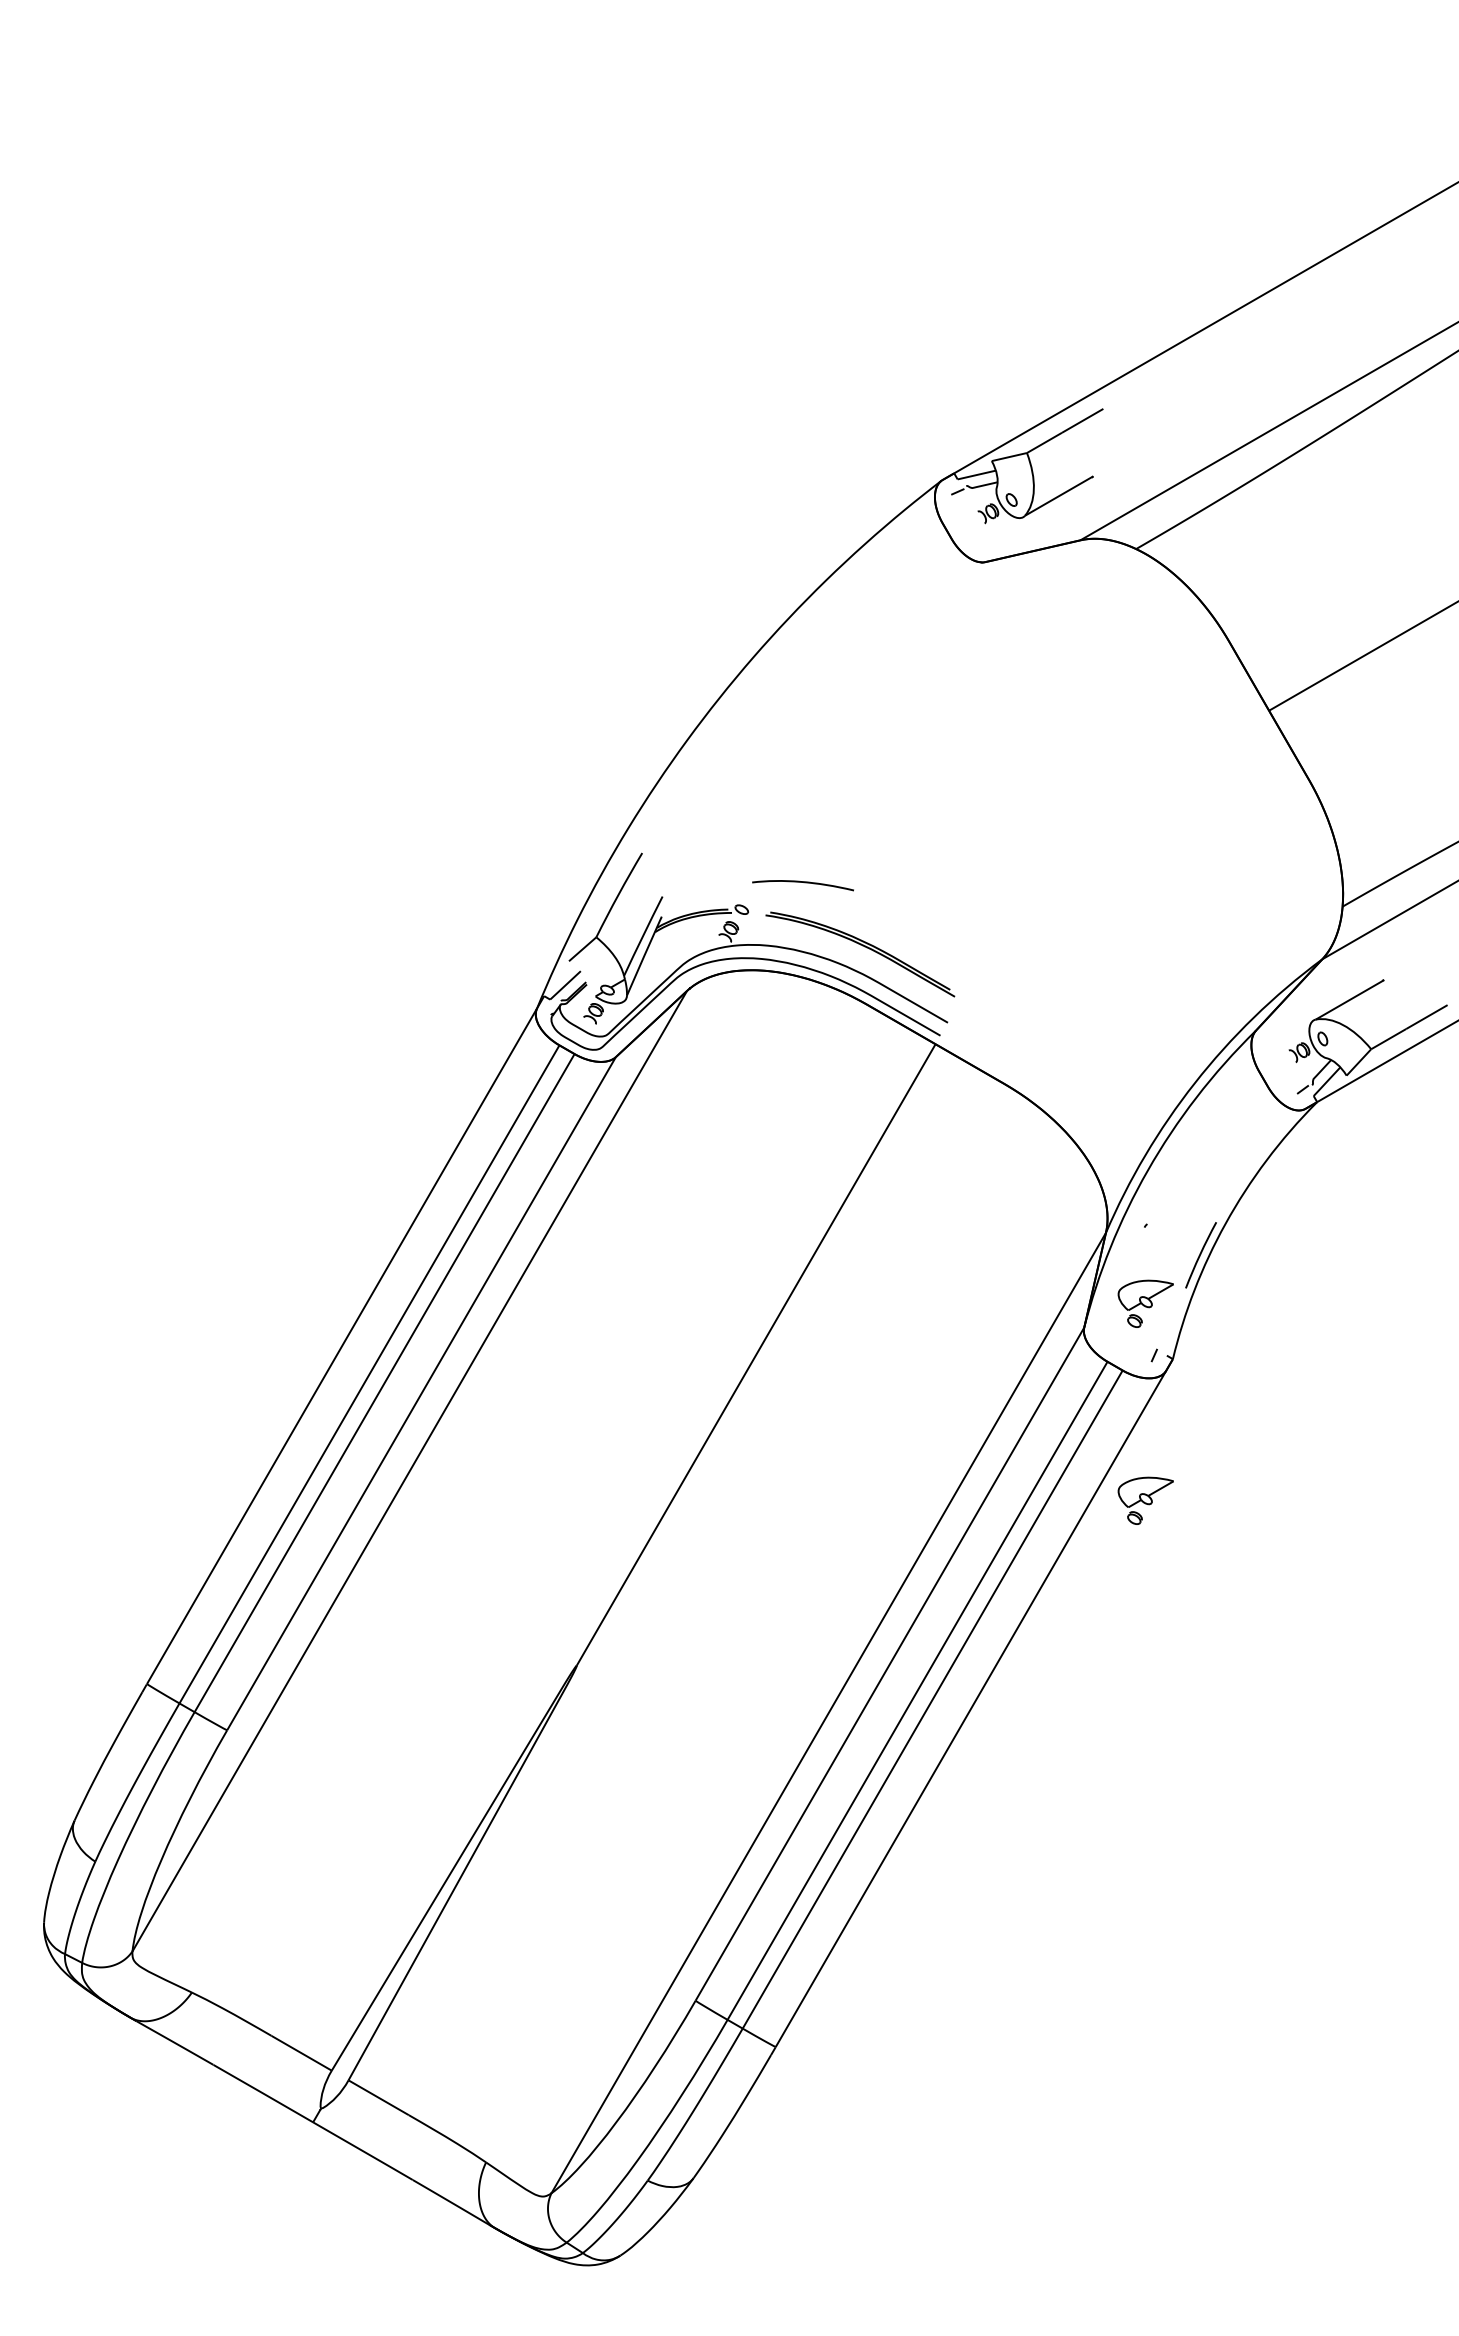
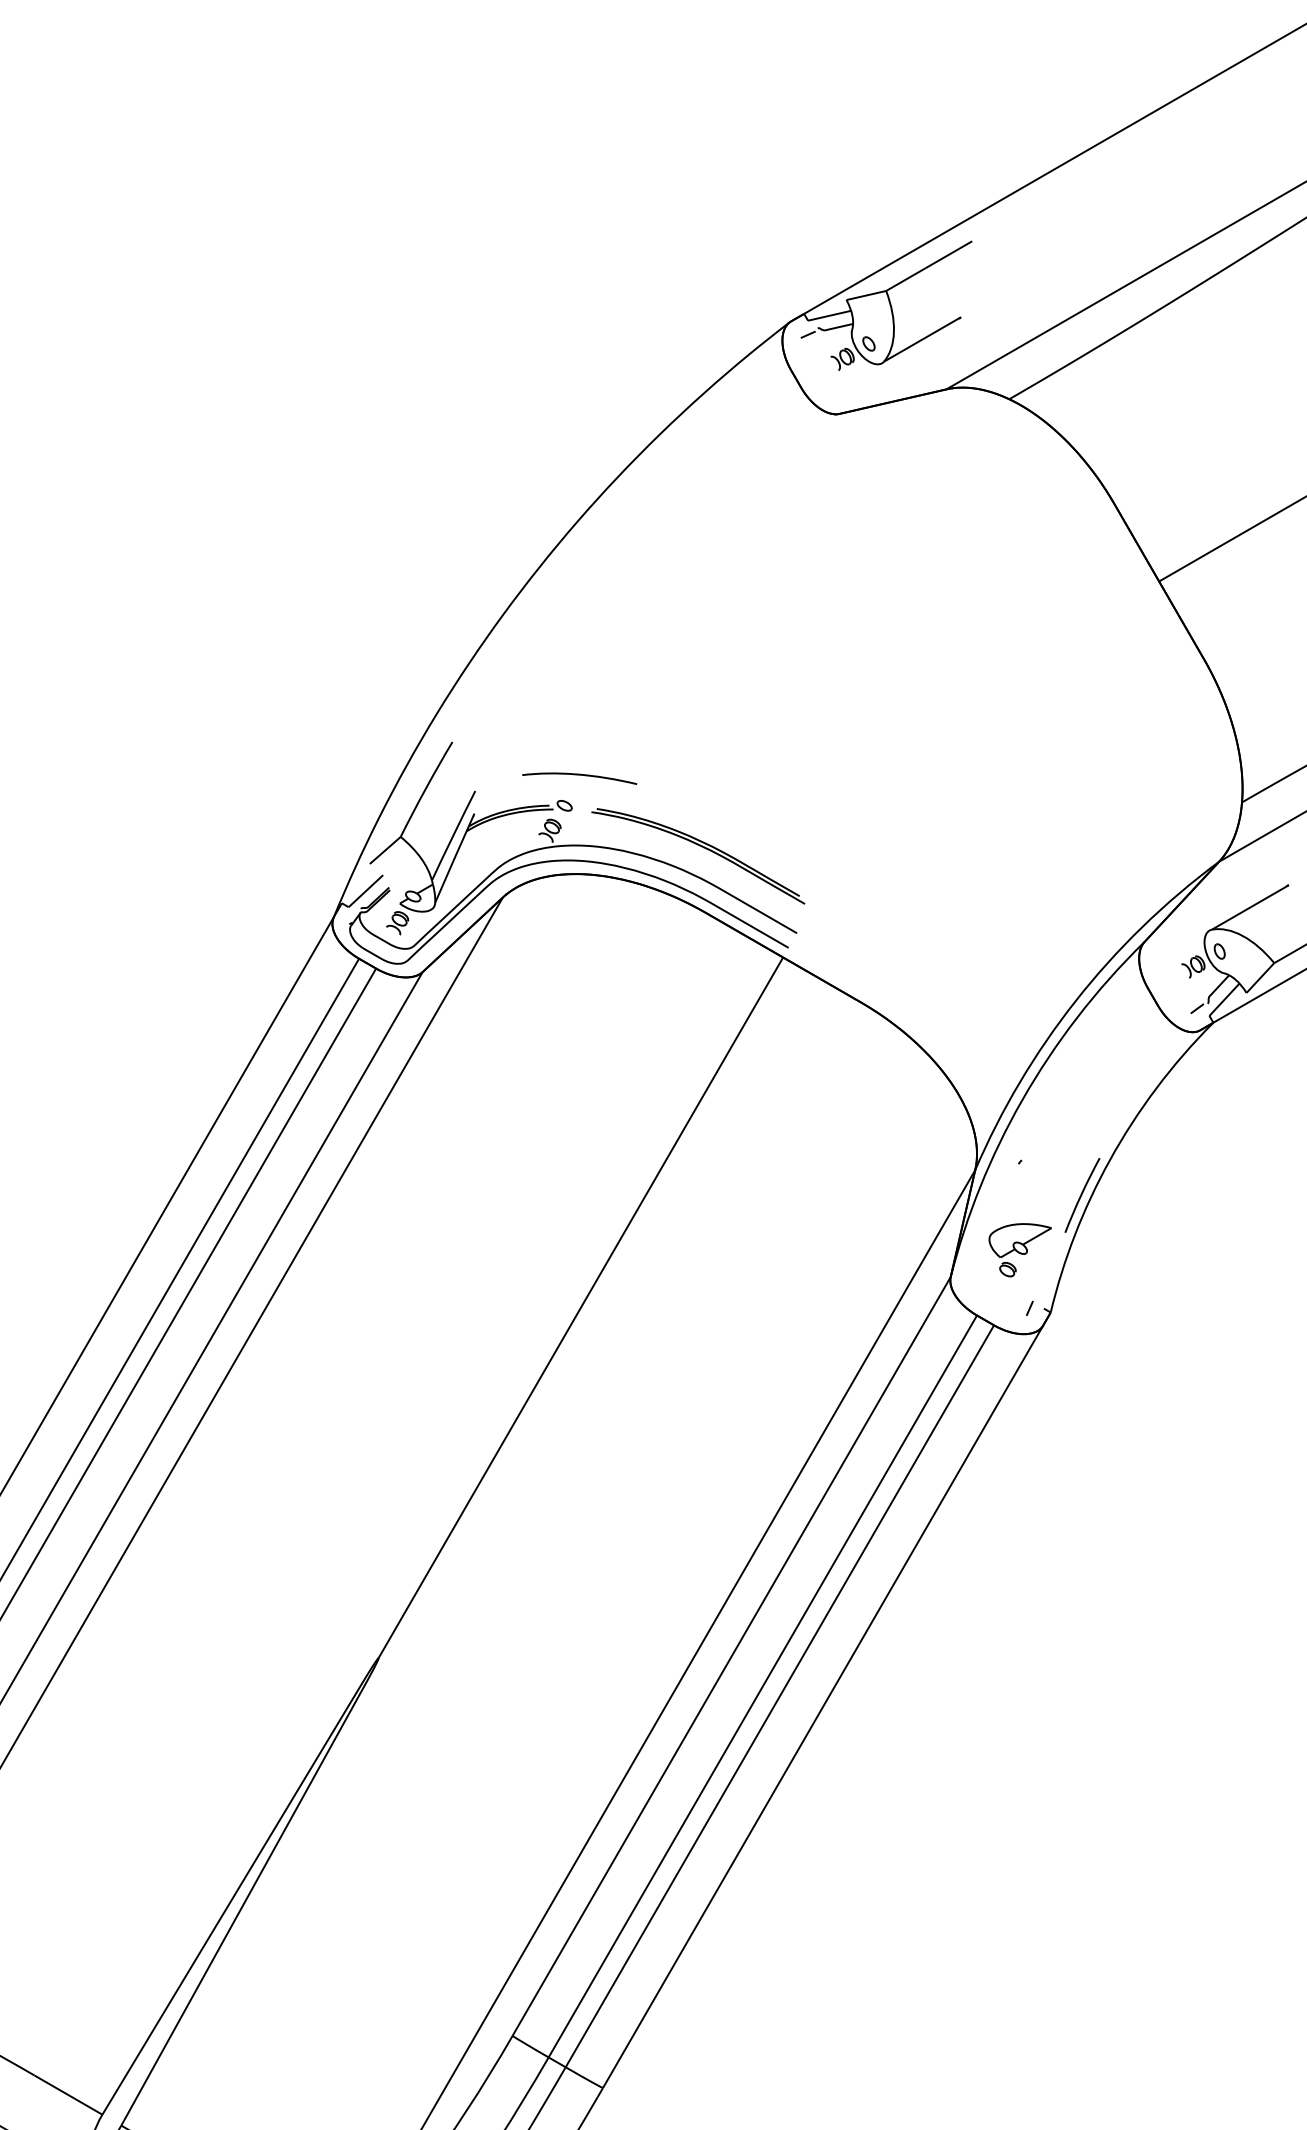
curve: (804, 883) -> (581, 776), moved
part: (1145, 1500) -> (1019, 1471), removed

